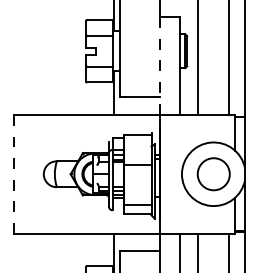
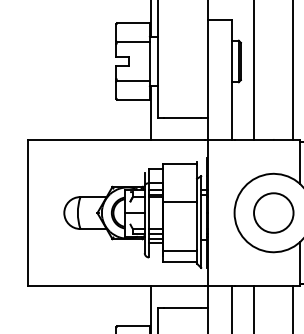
line: (160, 66) -> (208, 80), dashed -> solid
line: (14, 173) -> (28, 212), dashed -> solid

